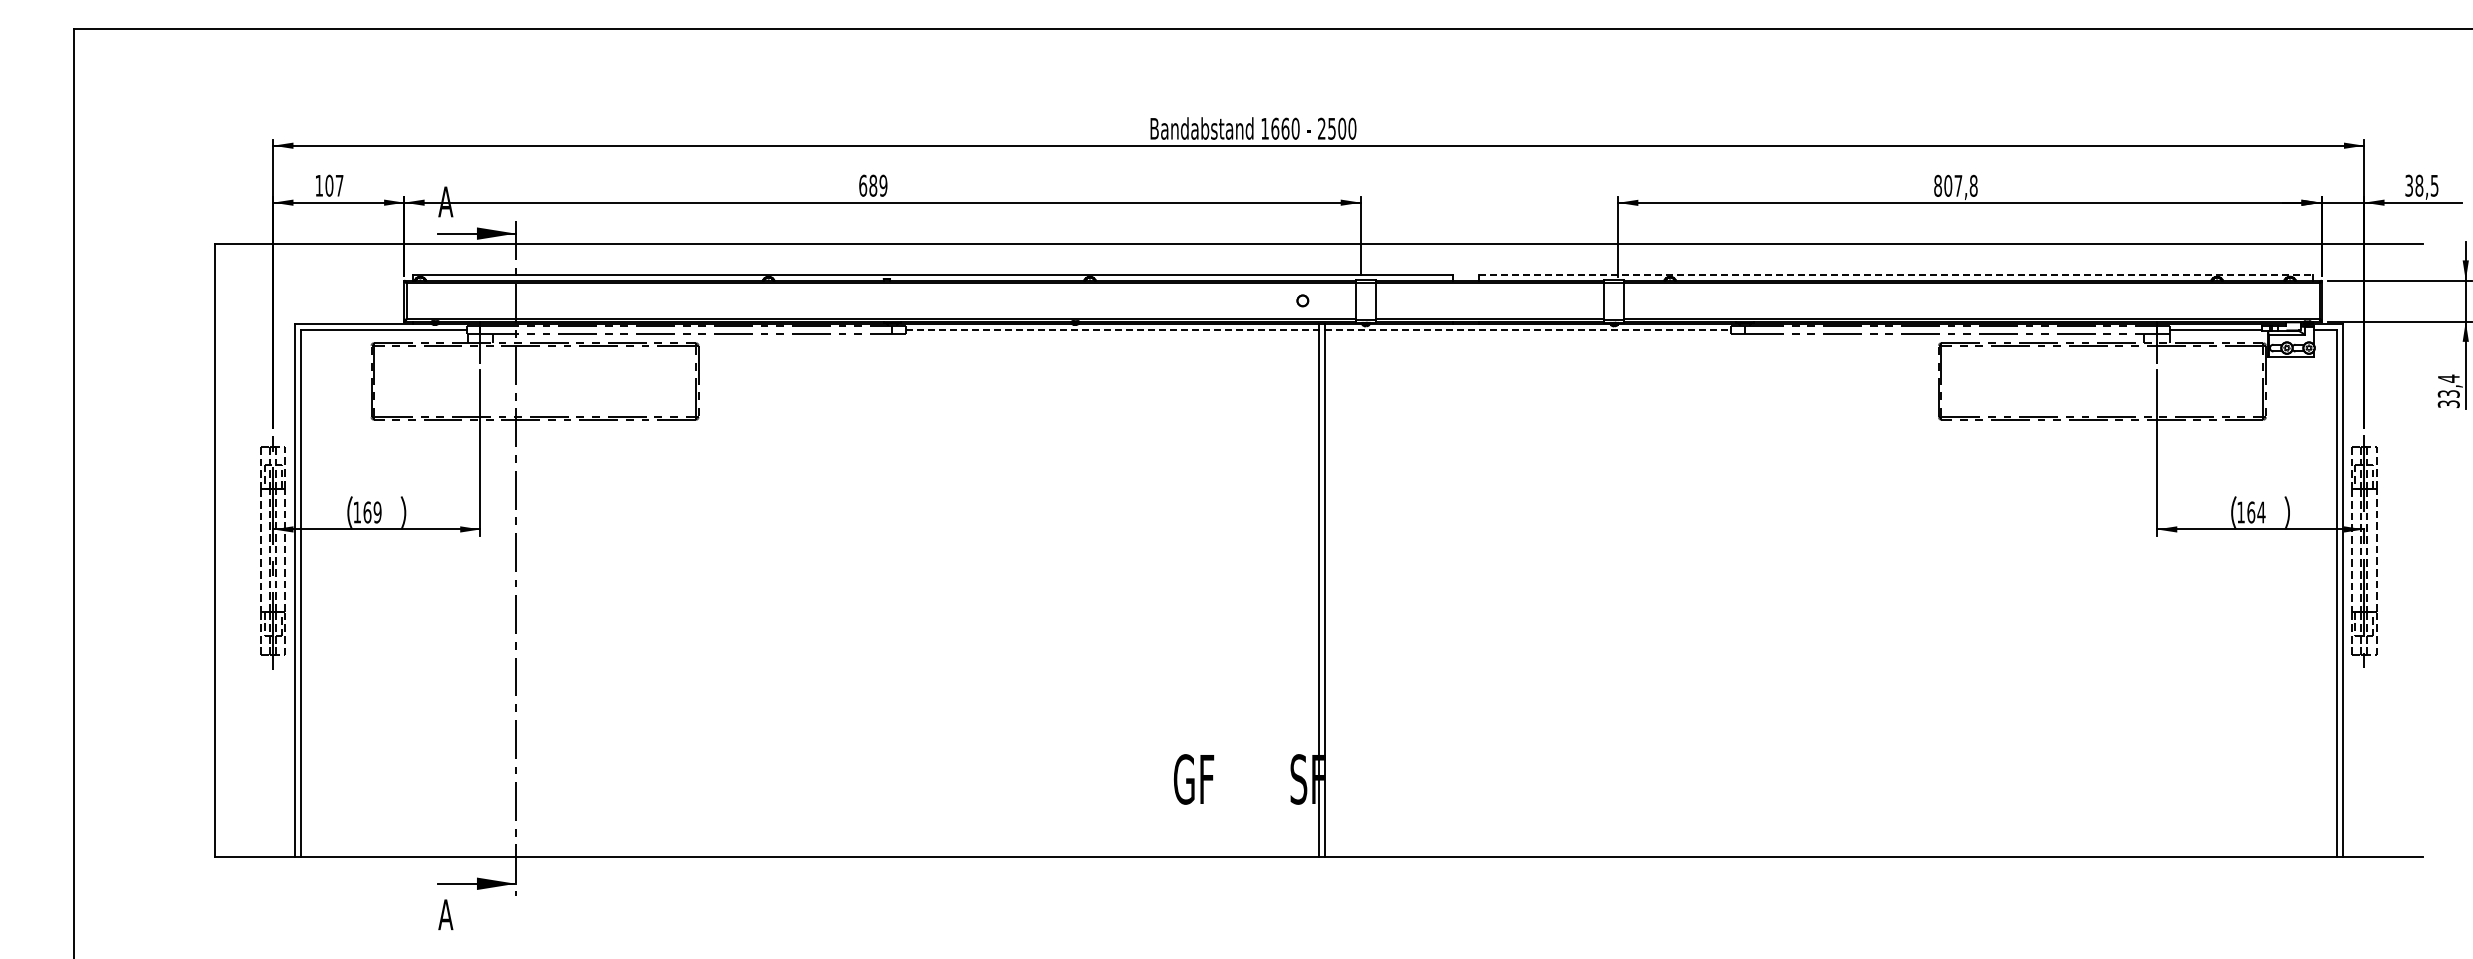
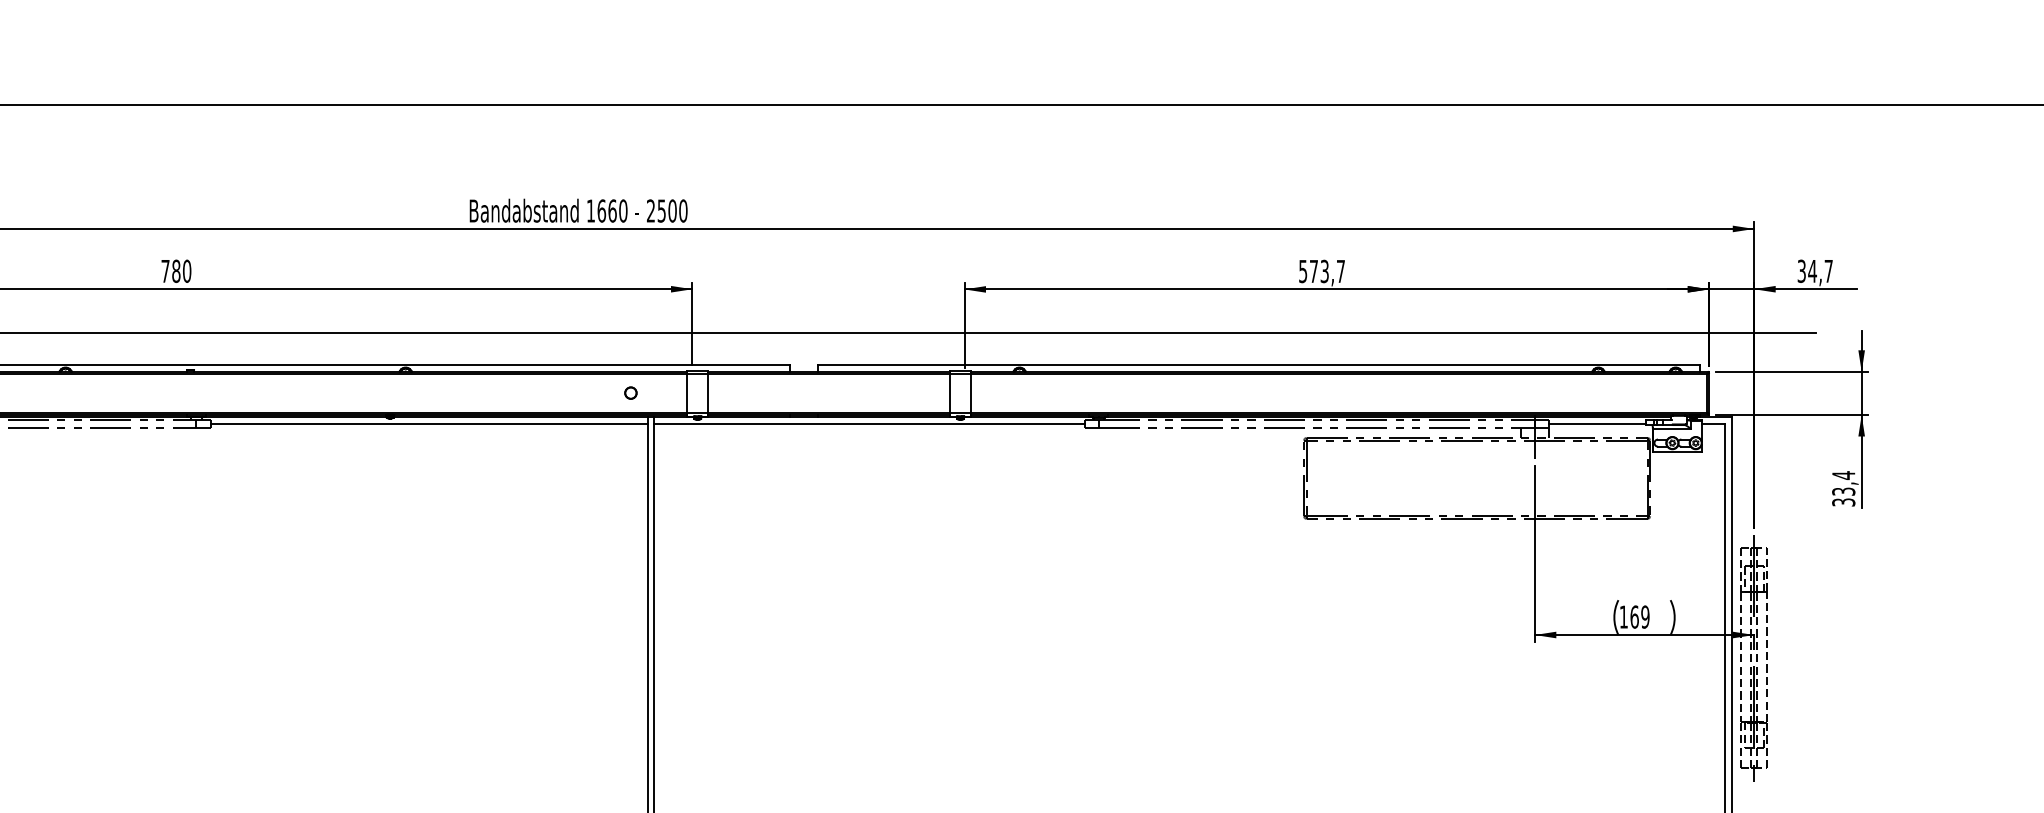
text: (873, 185) -> (176, 271), 689 -> 780
text: (1955, 185) -> (1321, 271), 807,8 -> 573,7
text: (2426, 185) -> (1820, 271), 38,5 -> 34,7
line: (1896, 274) -> (1259, 365), dashed -> solid
line: (1112, 329) -> (429, 423), dashed -> solid
line: (1528, 329) -> (869, 423), dashed -> solid
text: (2261, 512) -> (1645, 617), 164 -> 169

